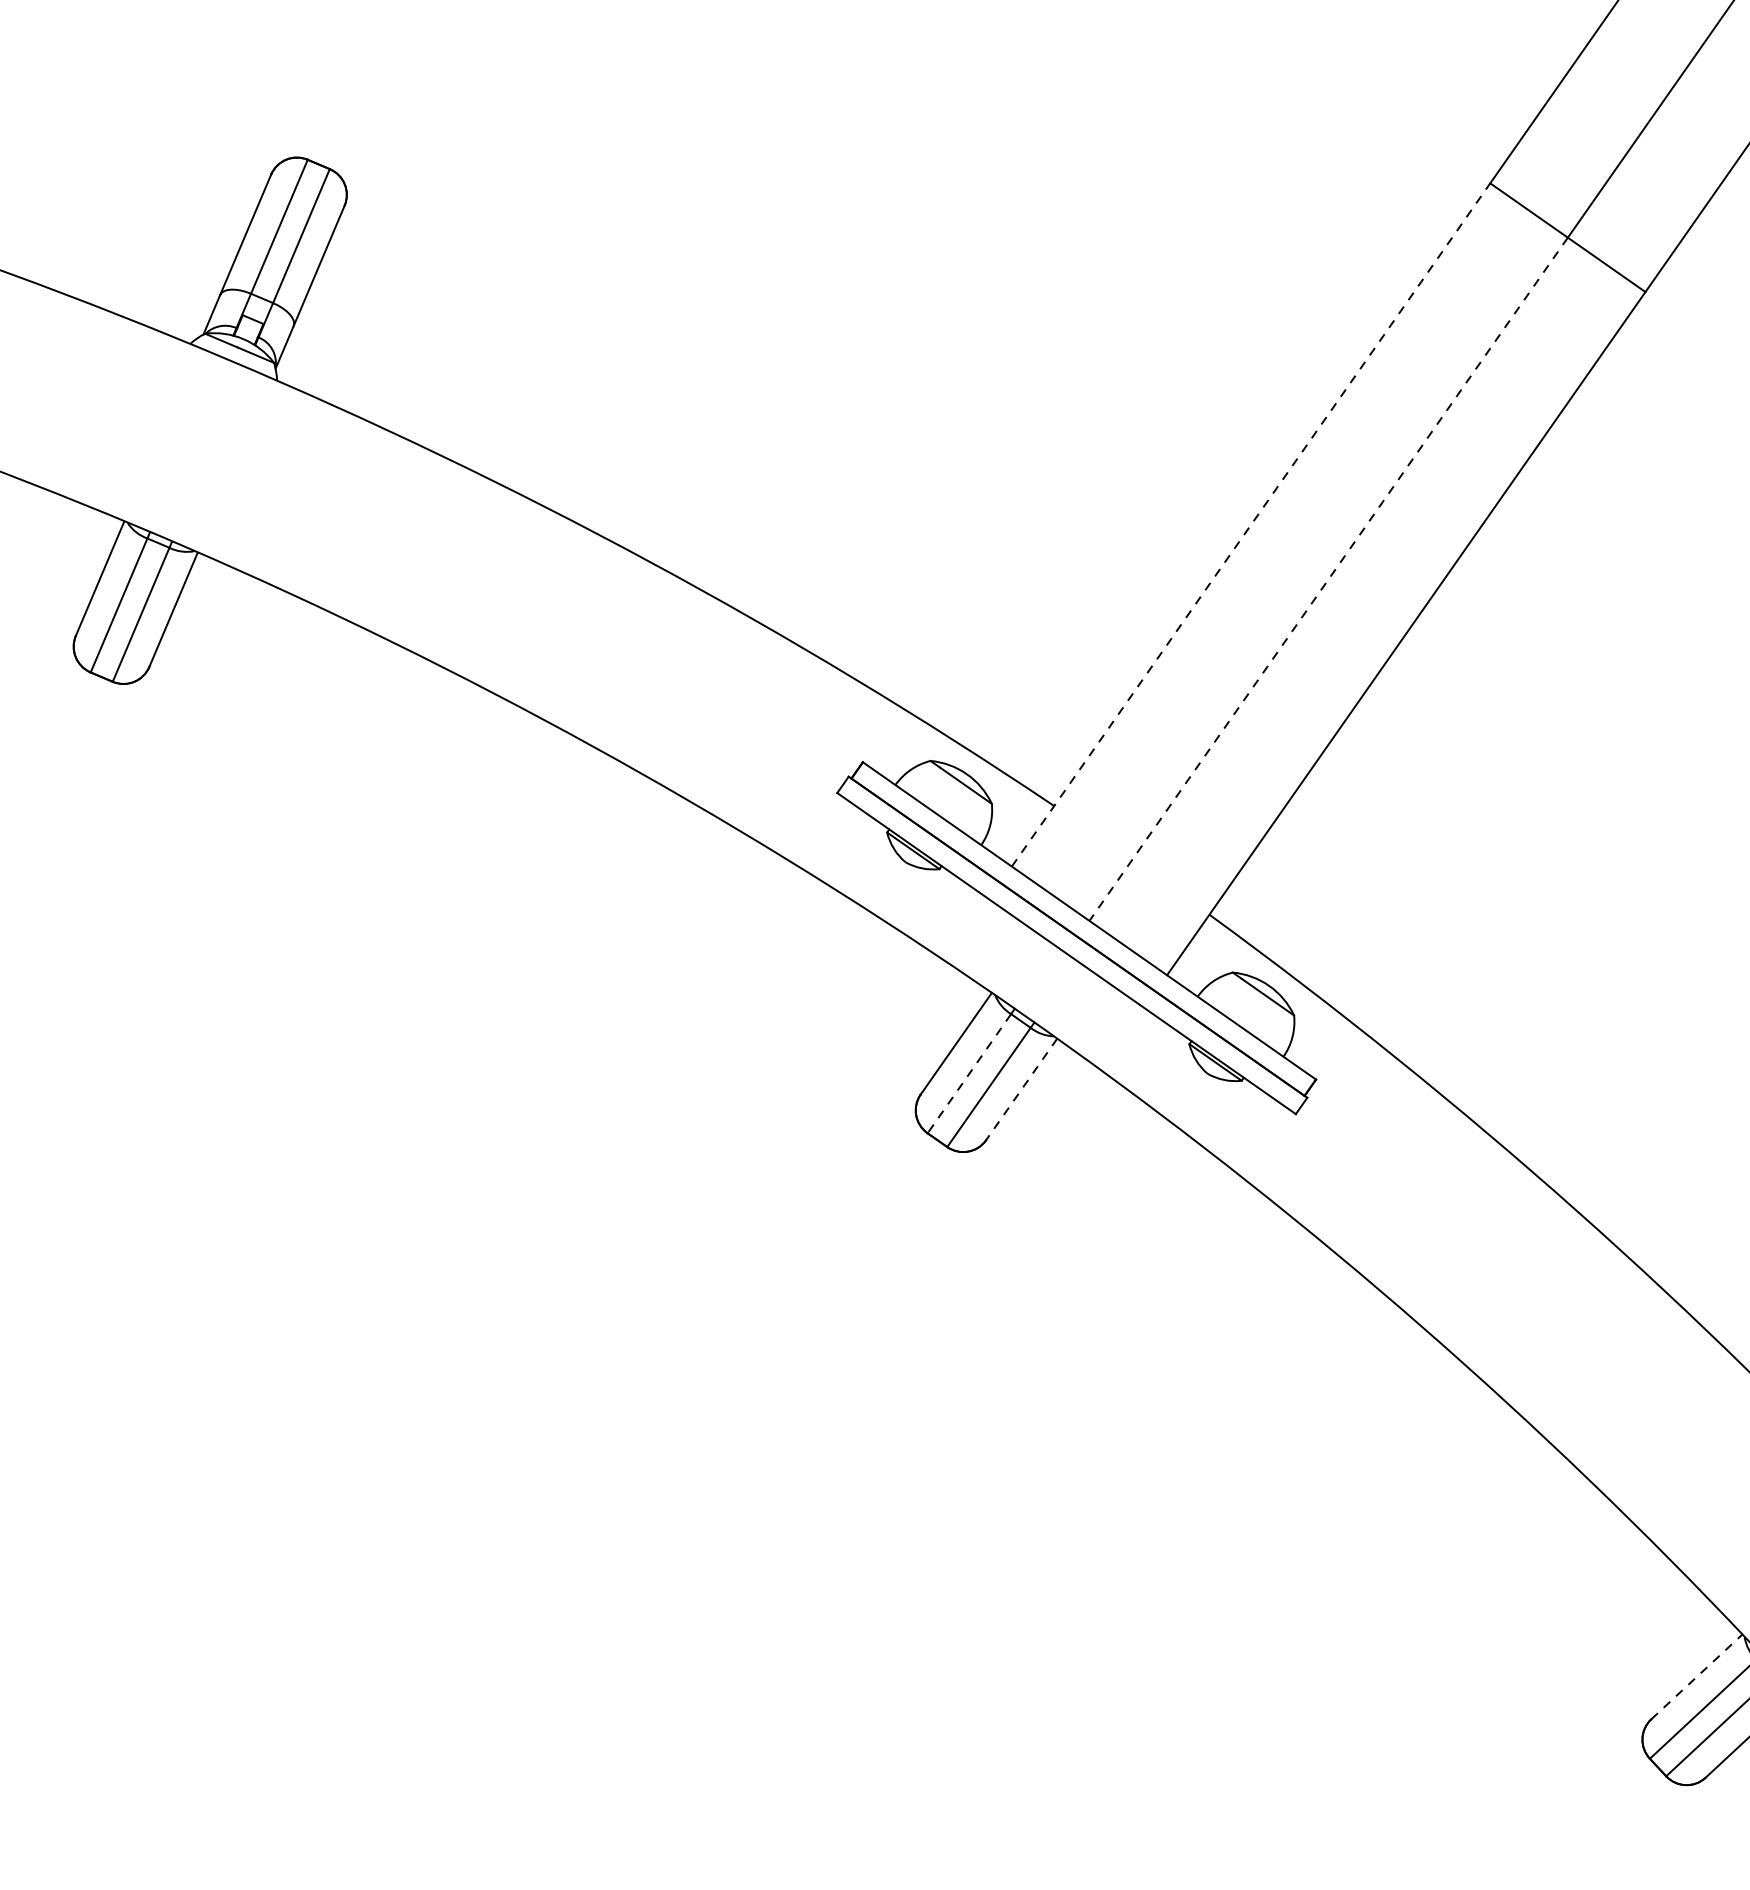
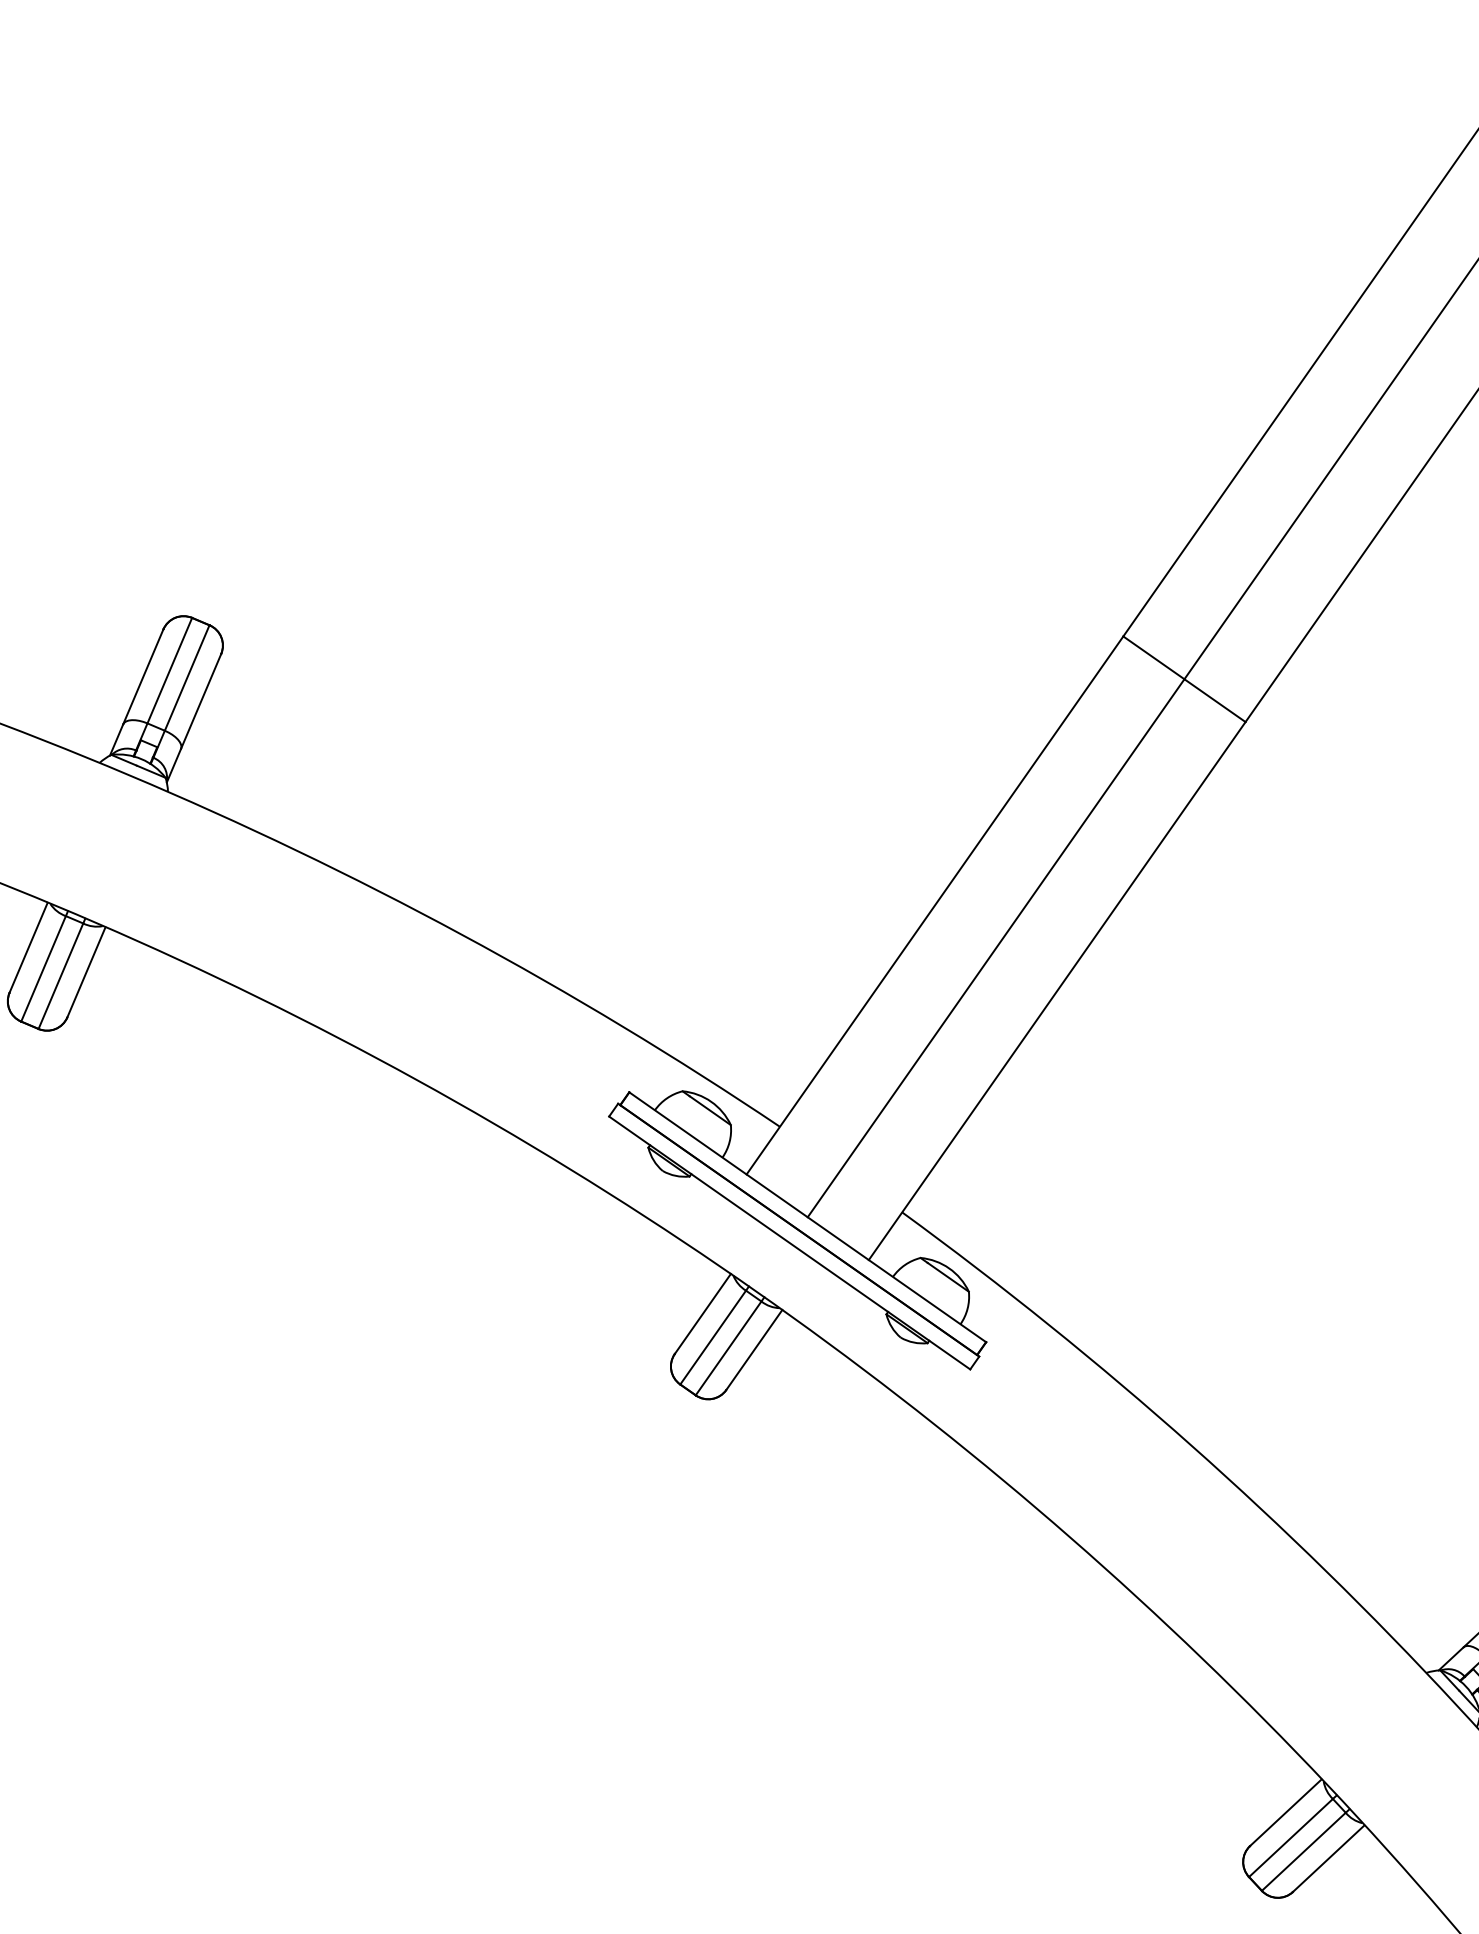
line: (1251, 524) -> (935, 905), dashed -> solid
line: (1327, 579) -> (995, 948), dashed -> solid
line: (968, 1073) -> (712, 1337), dashed -> solid
line: (1021, 1088) -> (754, 1349), dashed -> solid
line: (1696, 1676) -> (1285, 1812), dashed -> solid

